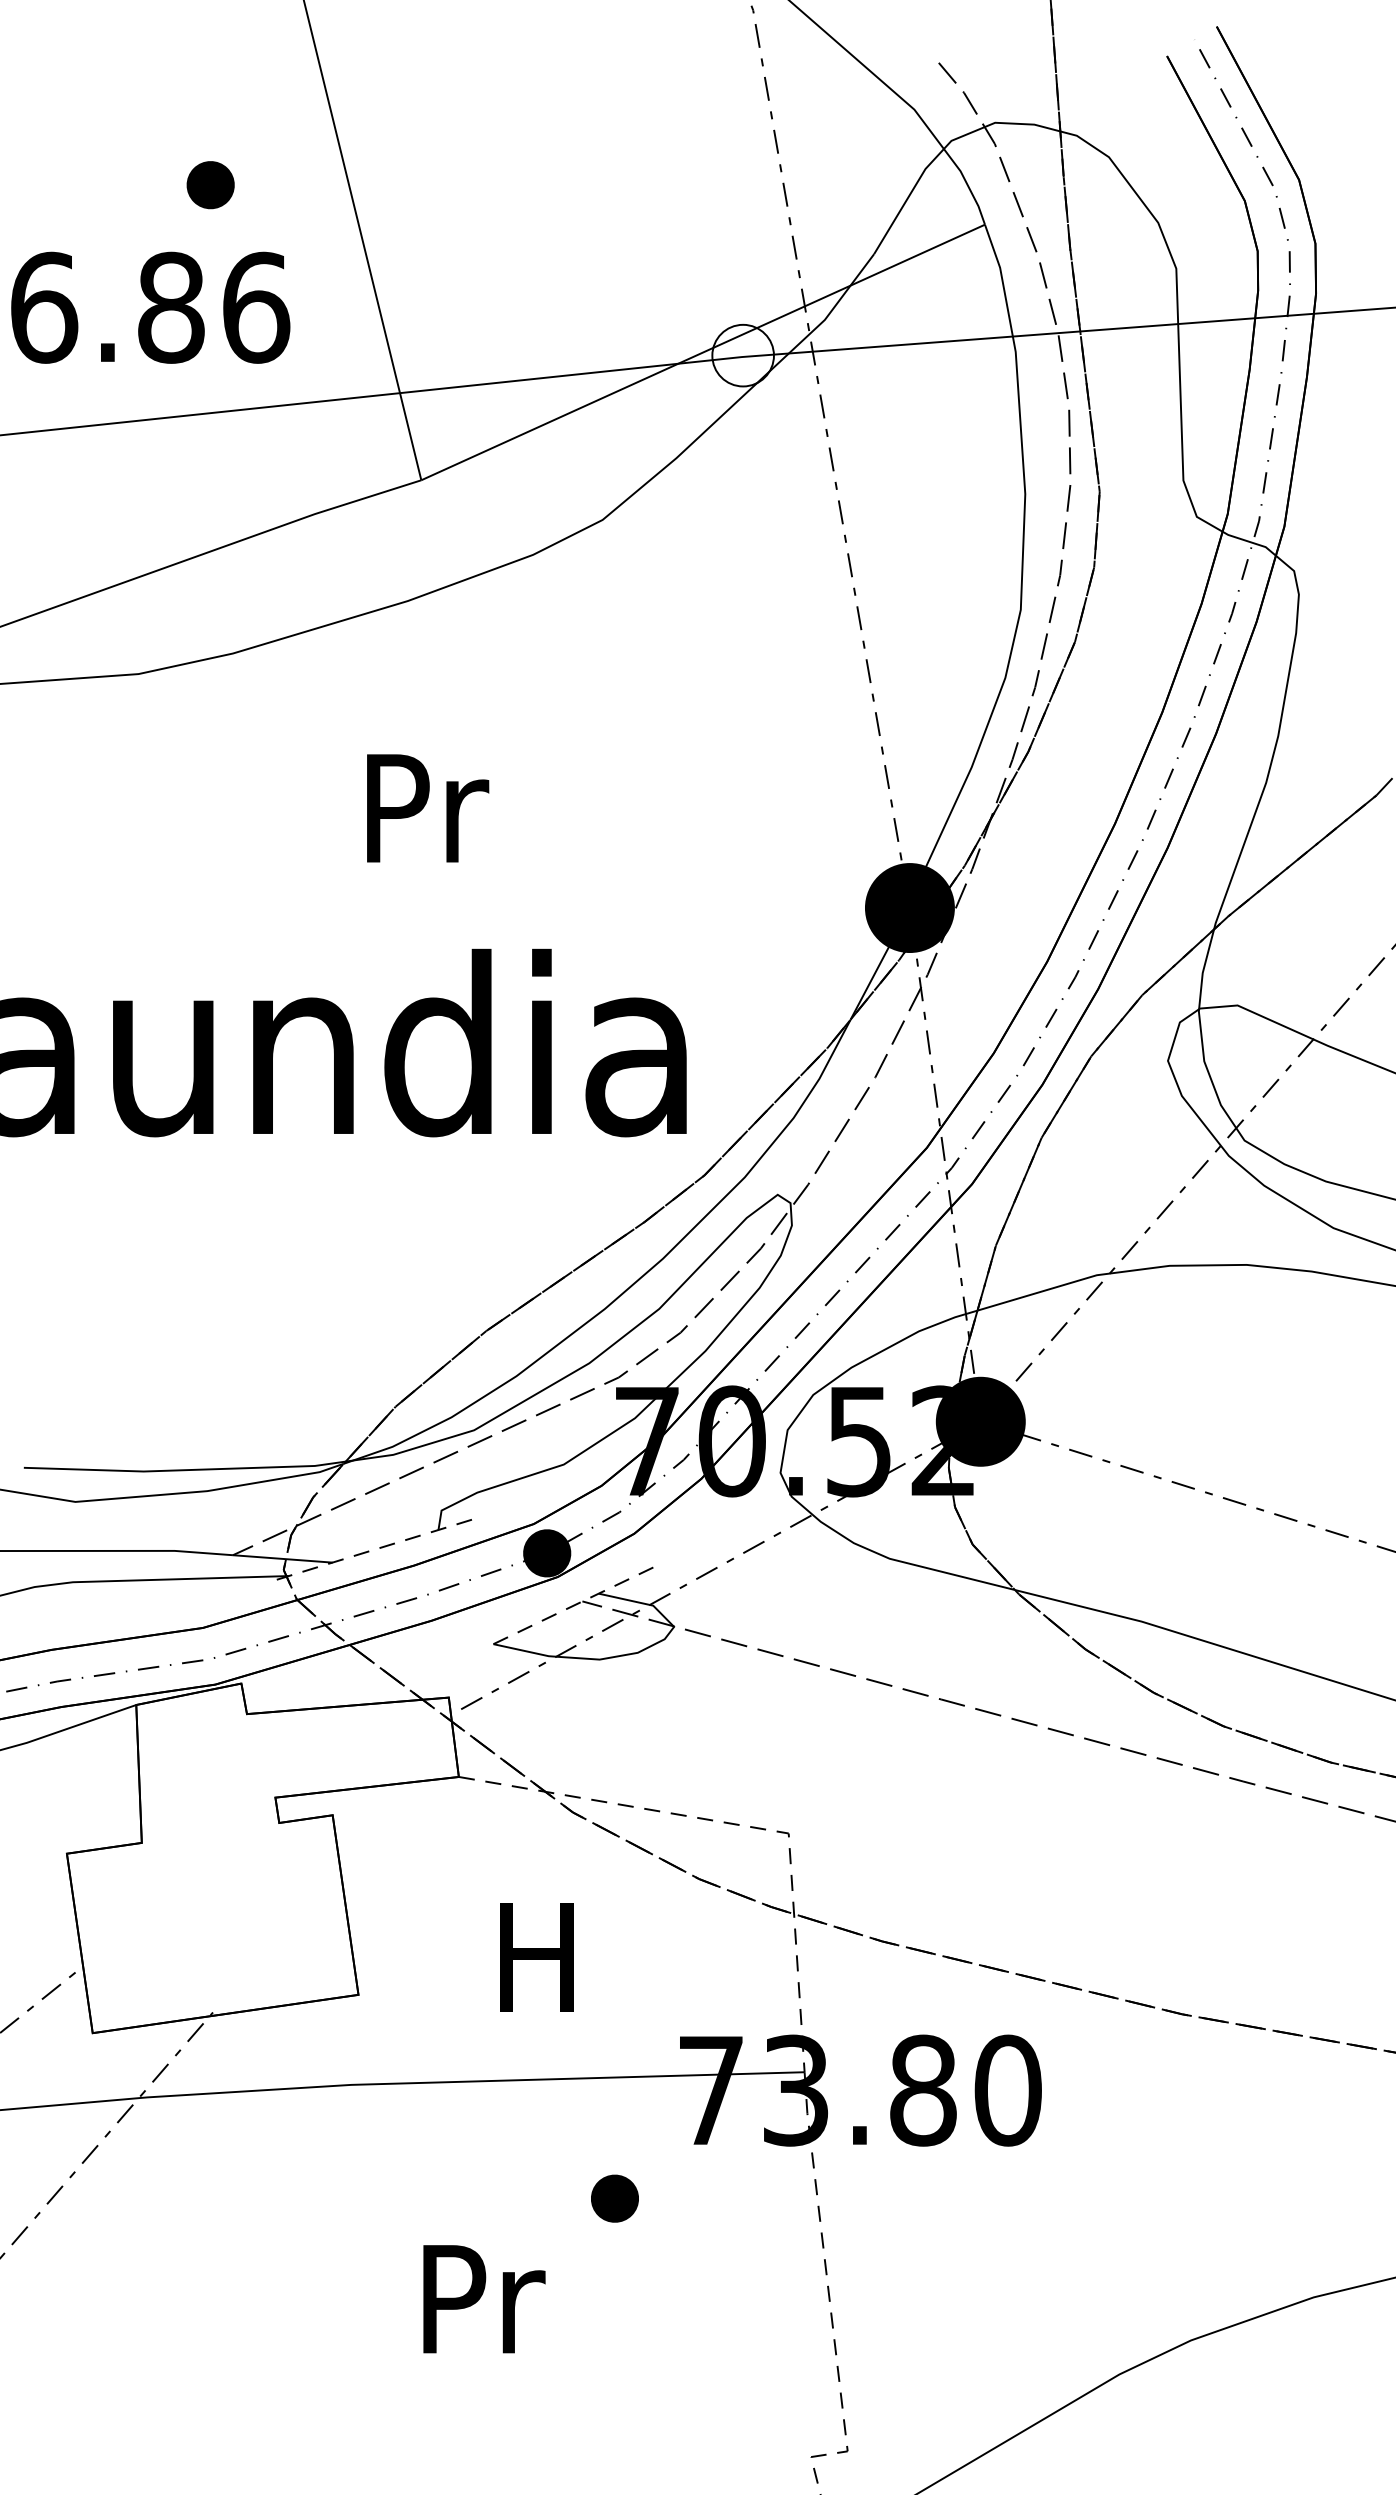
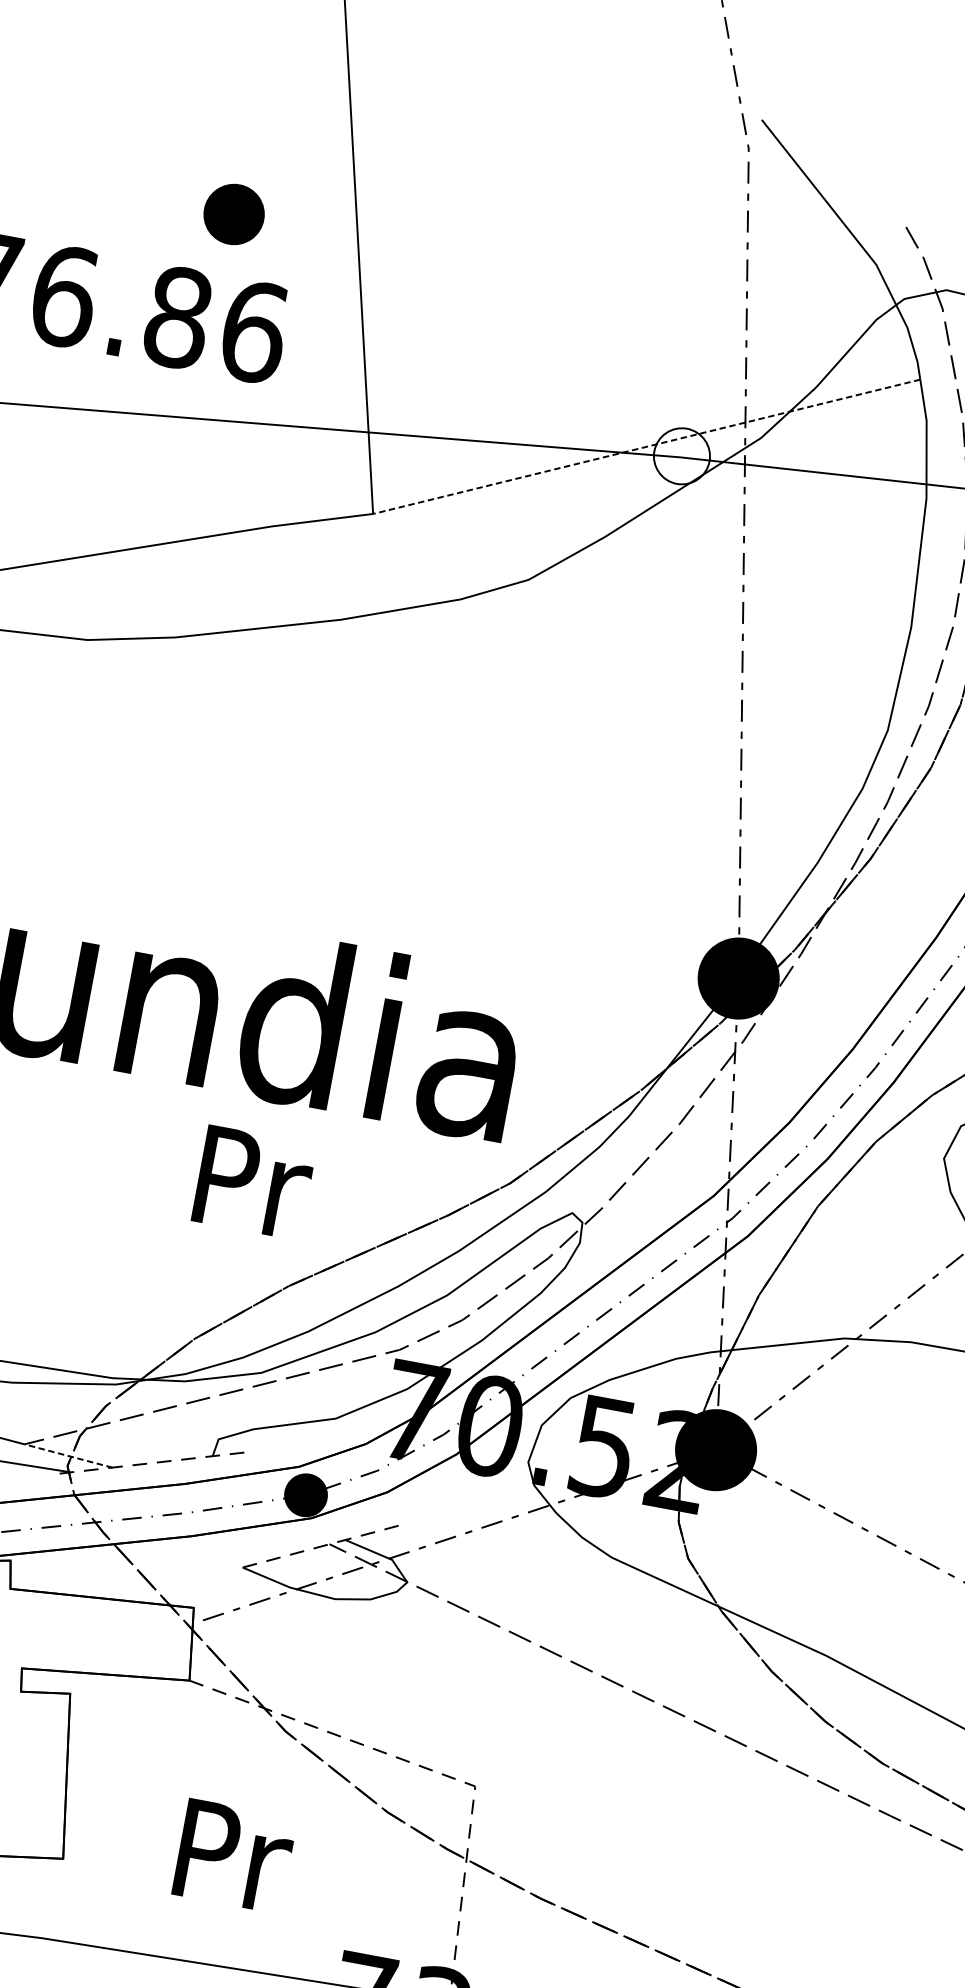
part: (210, 185) -> (233, 214), size x1.4
line: (702, 352) -> (646, 446), solid -> dashed
text: (428, 808) -> (254, 1182), moved
line: (282, 1558) -> (68, 1455), solid -> dashed
text: (543, 1957) -> (235, 1856), H -> Pr

